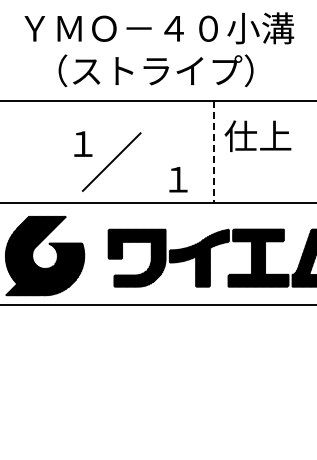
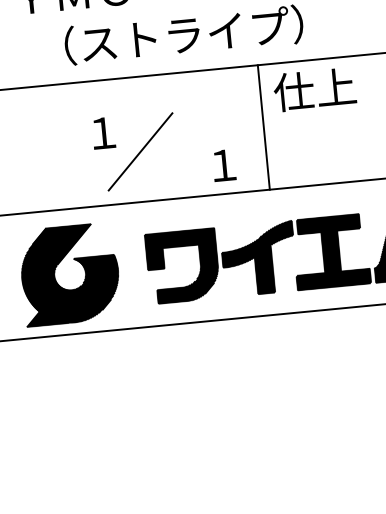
text: (257, 135) -> (314, 88), moved
line: (213, 151) -> (263, 126), dashed -> solid

